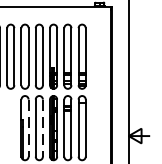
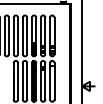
line: (29, 128) -> (18, 81), dashed -> solid
line: (43, 128) -> (27, 81), dashed -> solid

